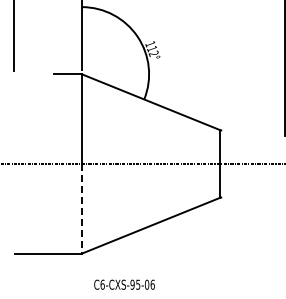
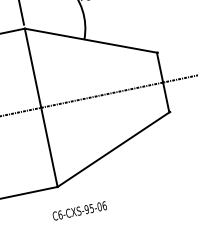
line: (81, 208) -> (48, 147), dashed -> solid
text: (124, 284) -> (79, 210), moved

